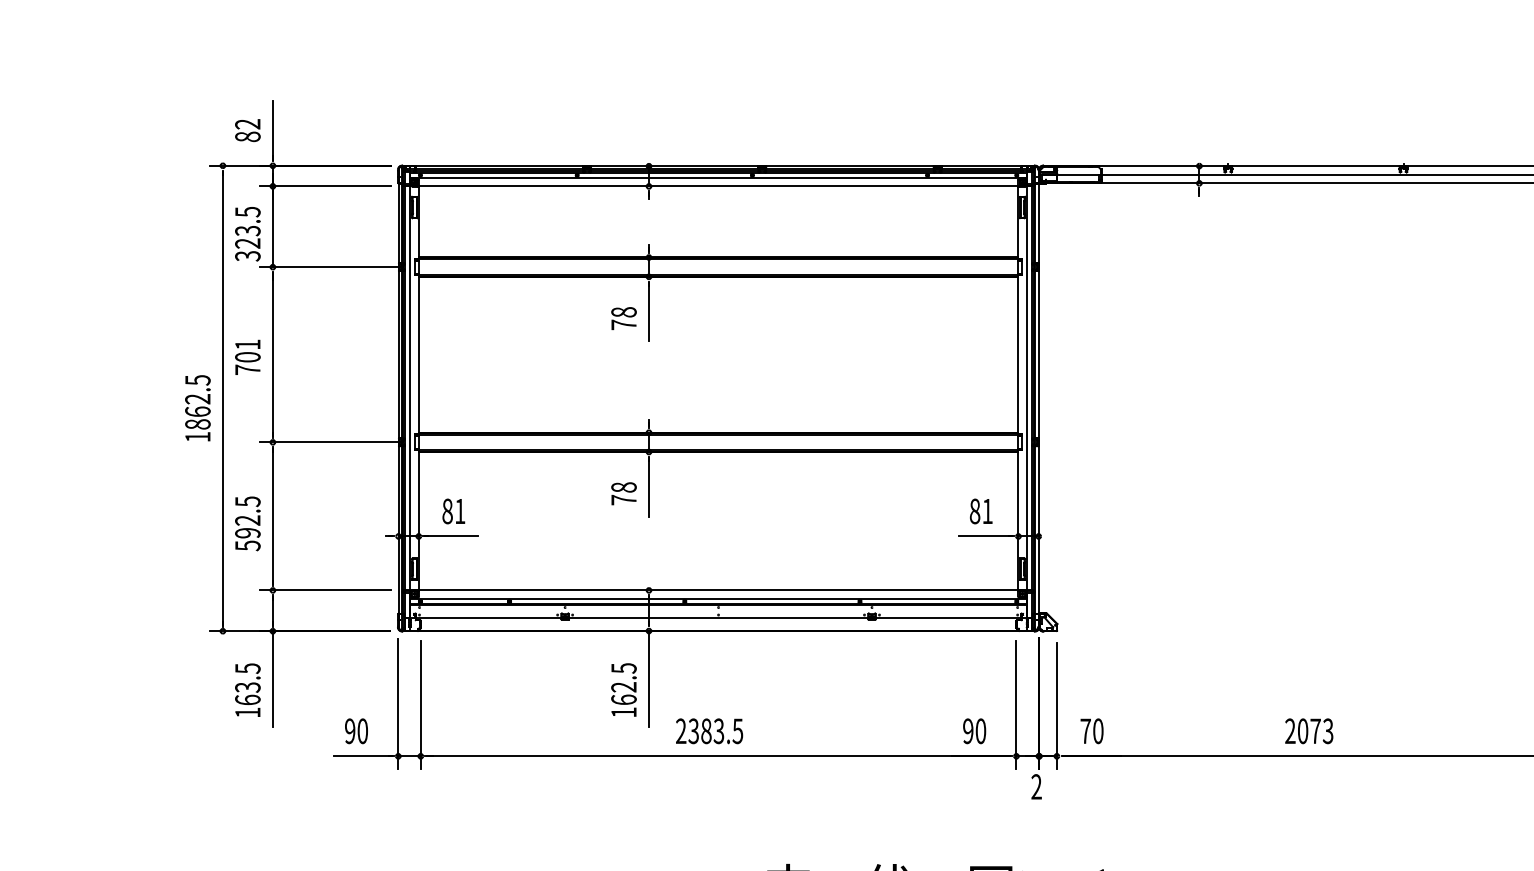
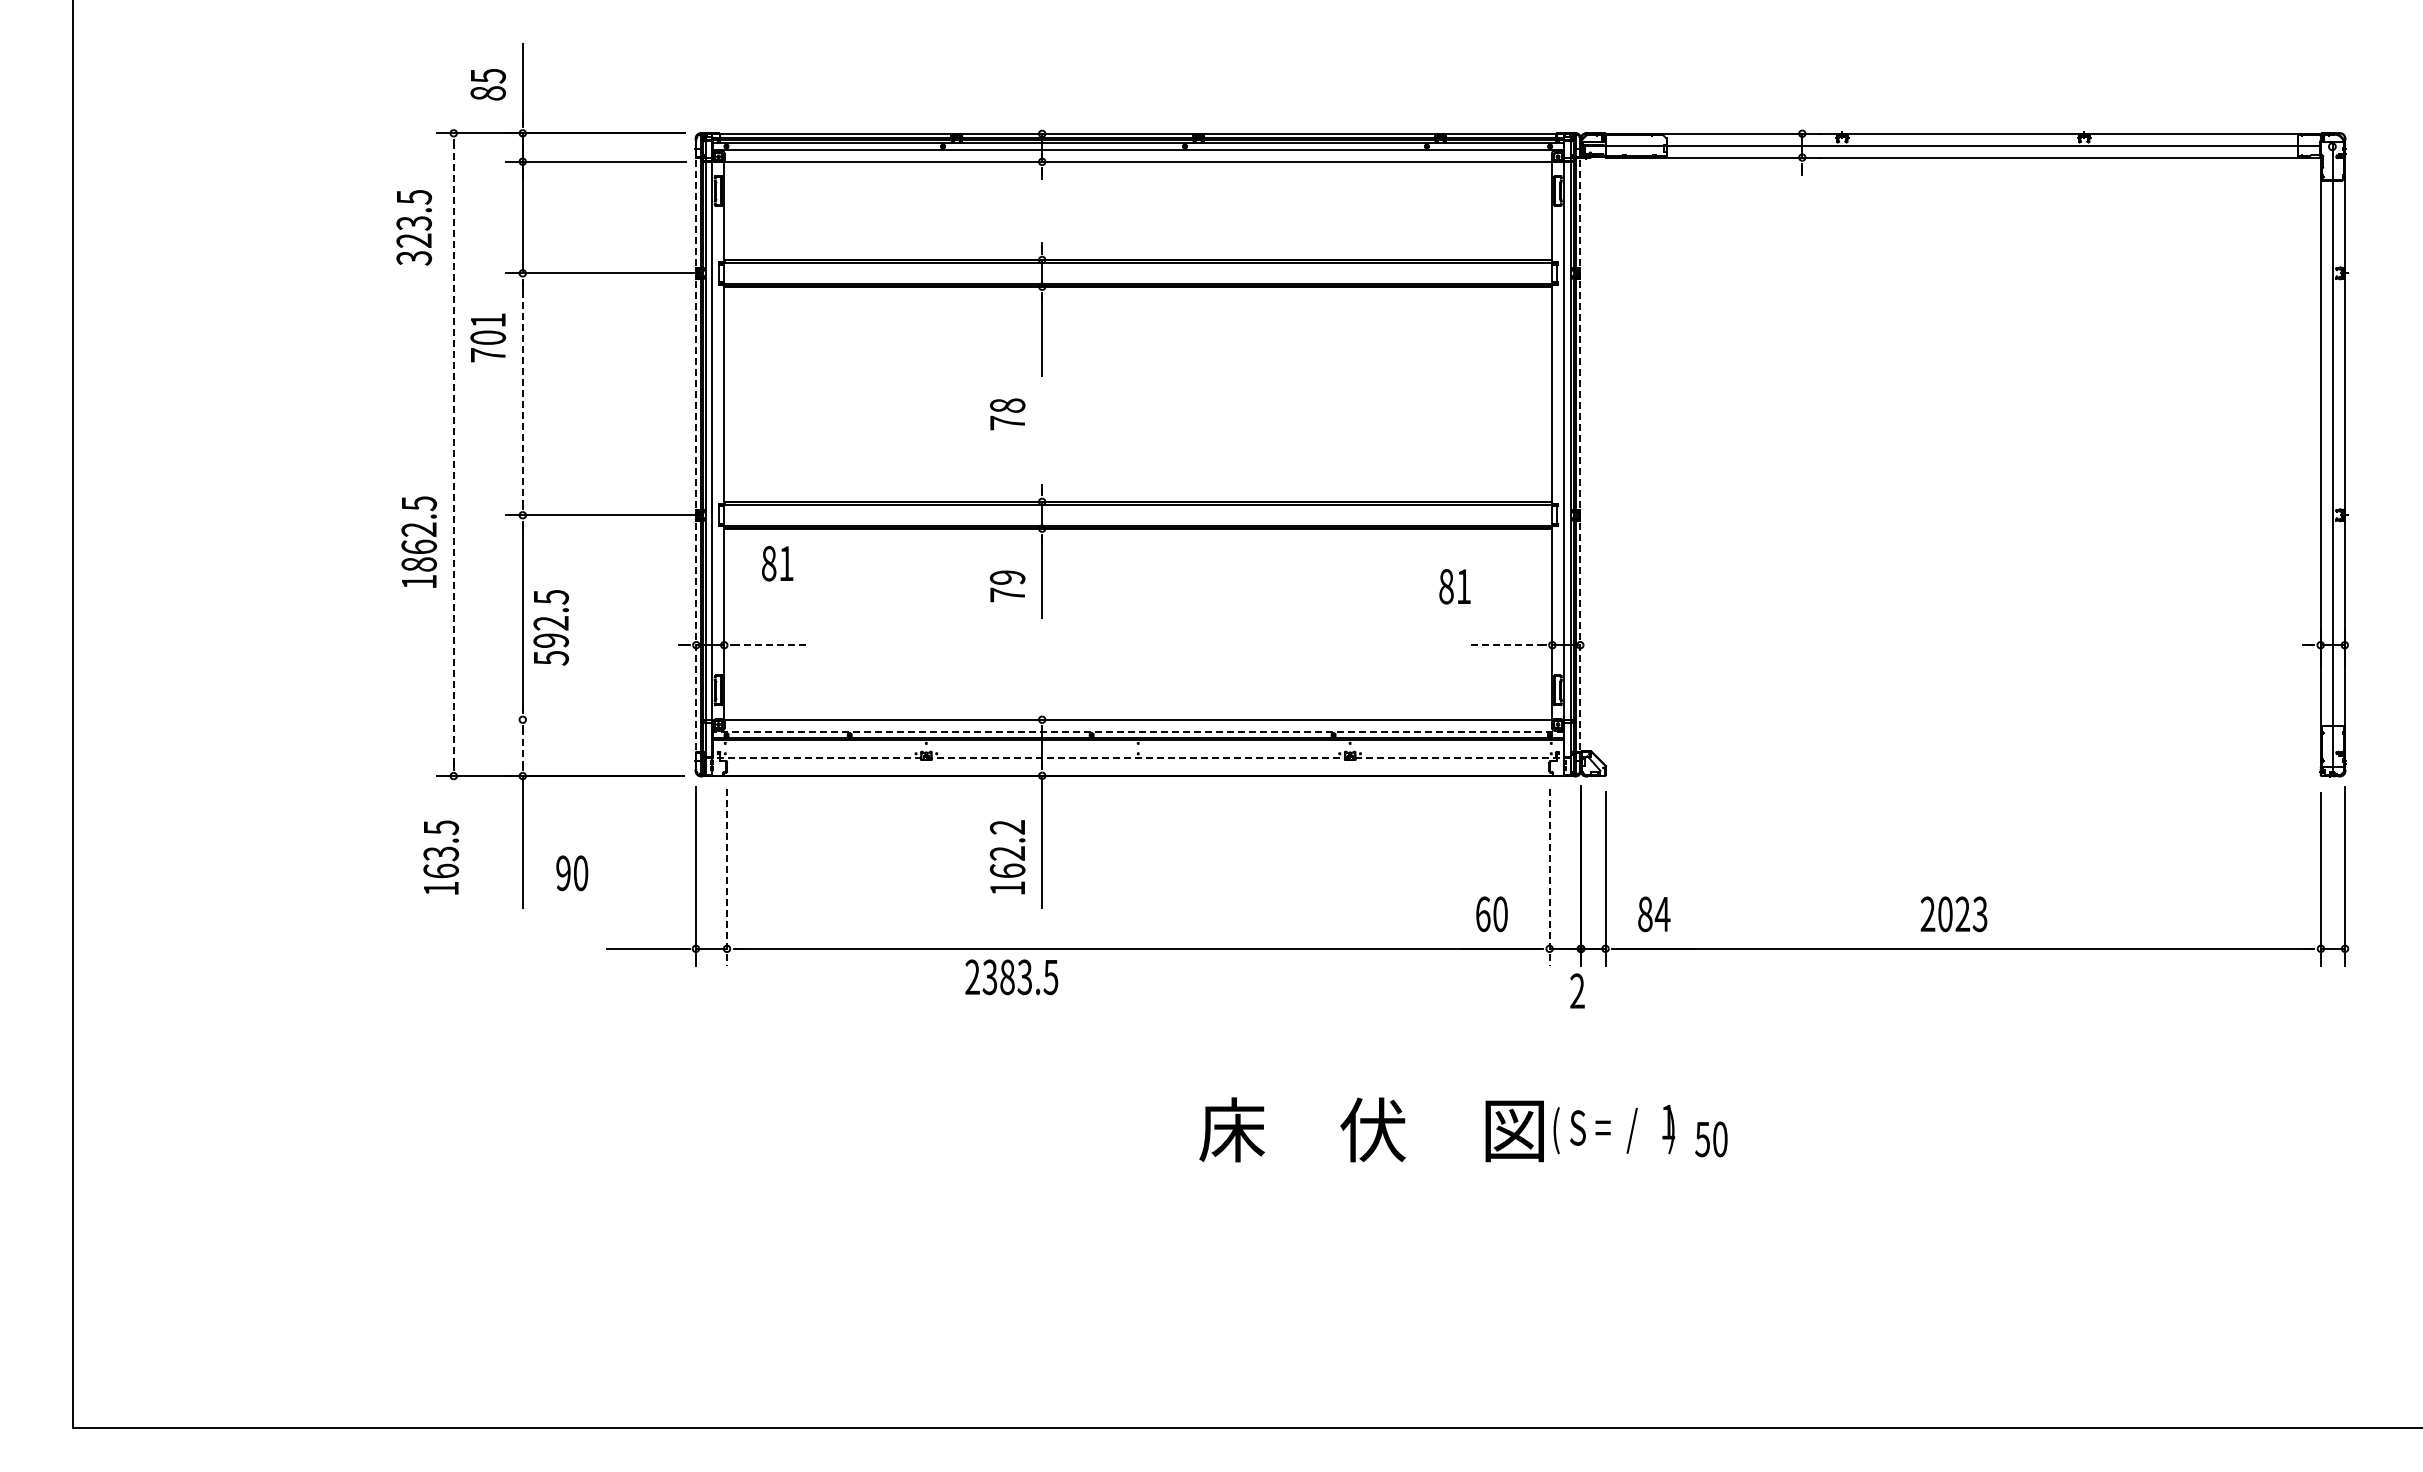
text: (248, 123) -> (488, 75), 82 -> 85
text: (248, 233) -> (414, 227), moved
text: (623, 318) -> (1007, 414), moved
line: (272, 354) -> (522, 393), solid -> dashed
text: (248, 357) -> (488, 337), moved
line: (222, 398) -> (453, 454), solid -> dashed
line: (398, 399) -> (696, 455), solid -> dashed
line: (1038, 399) -> (1580, 455), solid -> dashed
text: (197, 407) -> (418, 541), moved
text: (623, 487) -> (1007, 577), 78 -> 79
text: (453, 511) -> (777, 563), moved
text: (980, 511) -> (1454, 586), moved
text: (248, 523) -> (551, 627), moved
line: (451, 536) -> (769, 645), solid -> dashed
line: (985, 536) -> (1506, 645), solid -> dashed
line: (325, 590) -> (595, 719), removed
line: (718, 598) -> (1138, 731), solid -> dashed
line: (272, 610) -> (522, 747), solid -> dashed
line: (718, 617) -> (1137, 757), solid -> dashed
text: (623, 668) -> (1007, 827), 162.5 -> 162.2
text: (248, 690) -> (441, 857), moved
line: (421, 704) -> (727, 877), solid -> dashed
line: (1016, 704) -> (1549, 877), solid -> dashed
text: (1315, 730) -> (1962, 913), 2073 -> 2023
text: (356, 731) -> (572, 873), moved
text: (709, 731) -> (1011, 977), moved
text: (968, 731) -> (1483, 914), 90 -> 60
text: (1092, 731) -> (1654, 914), 70 -> 84

